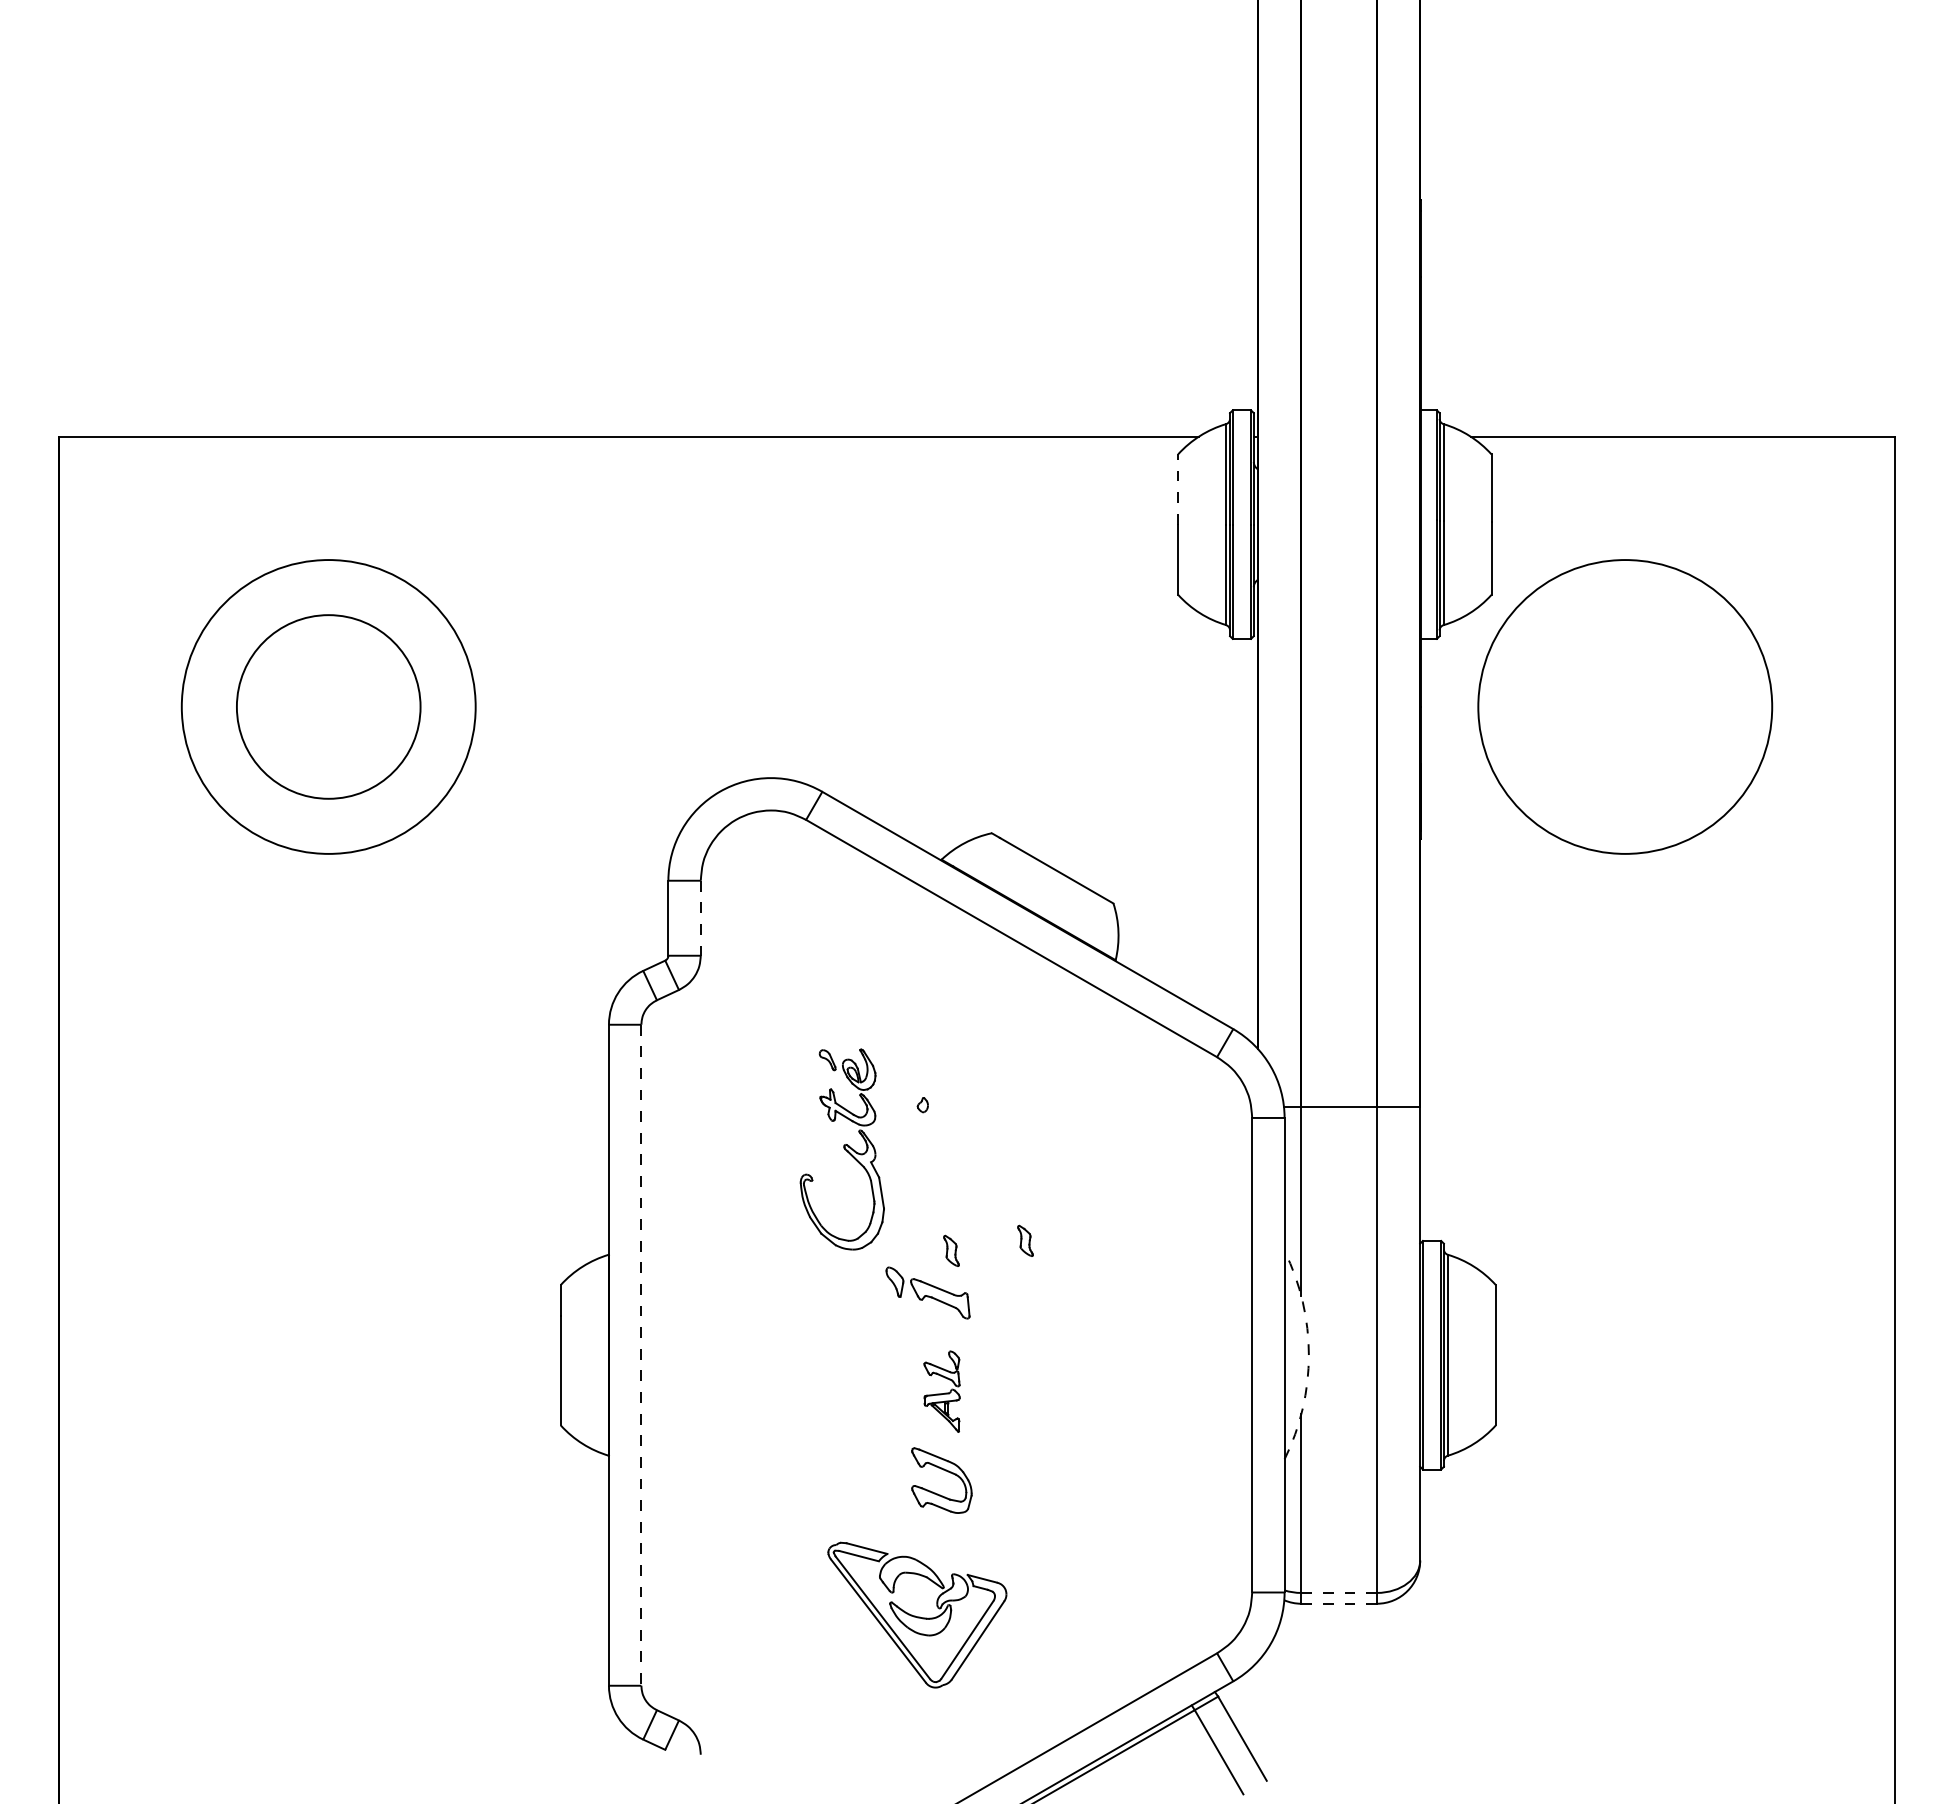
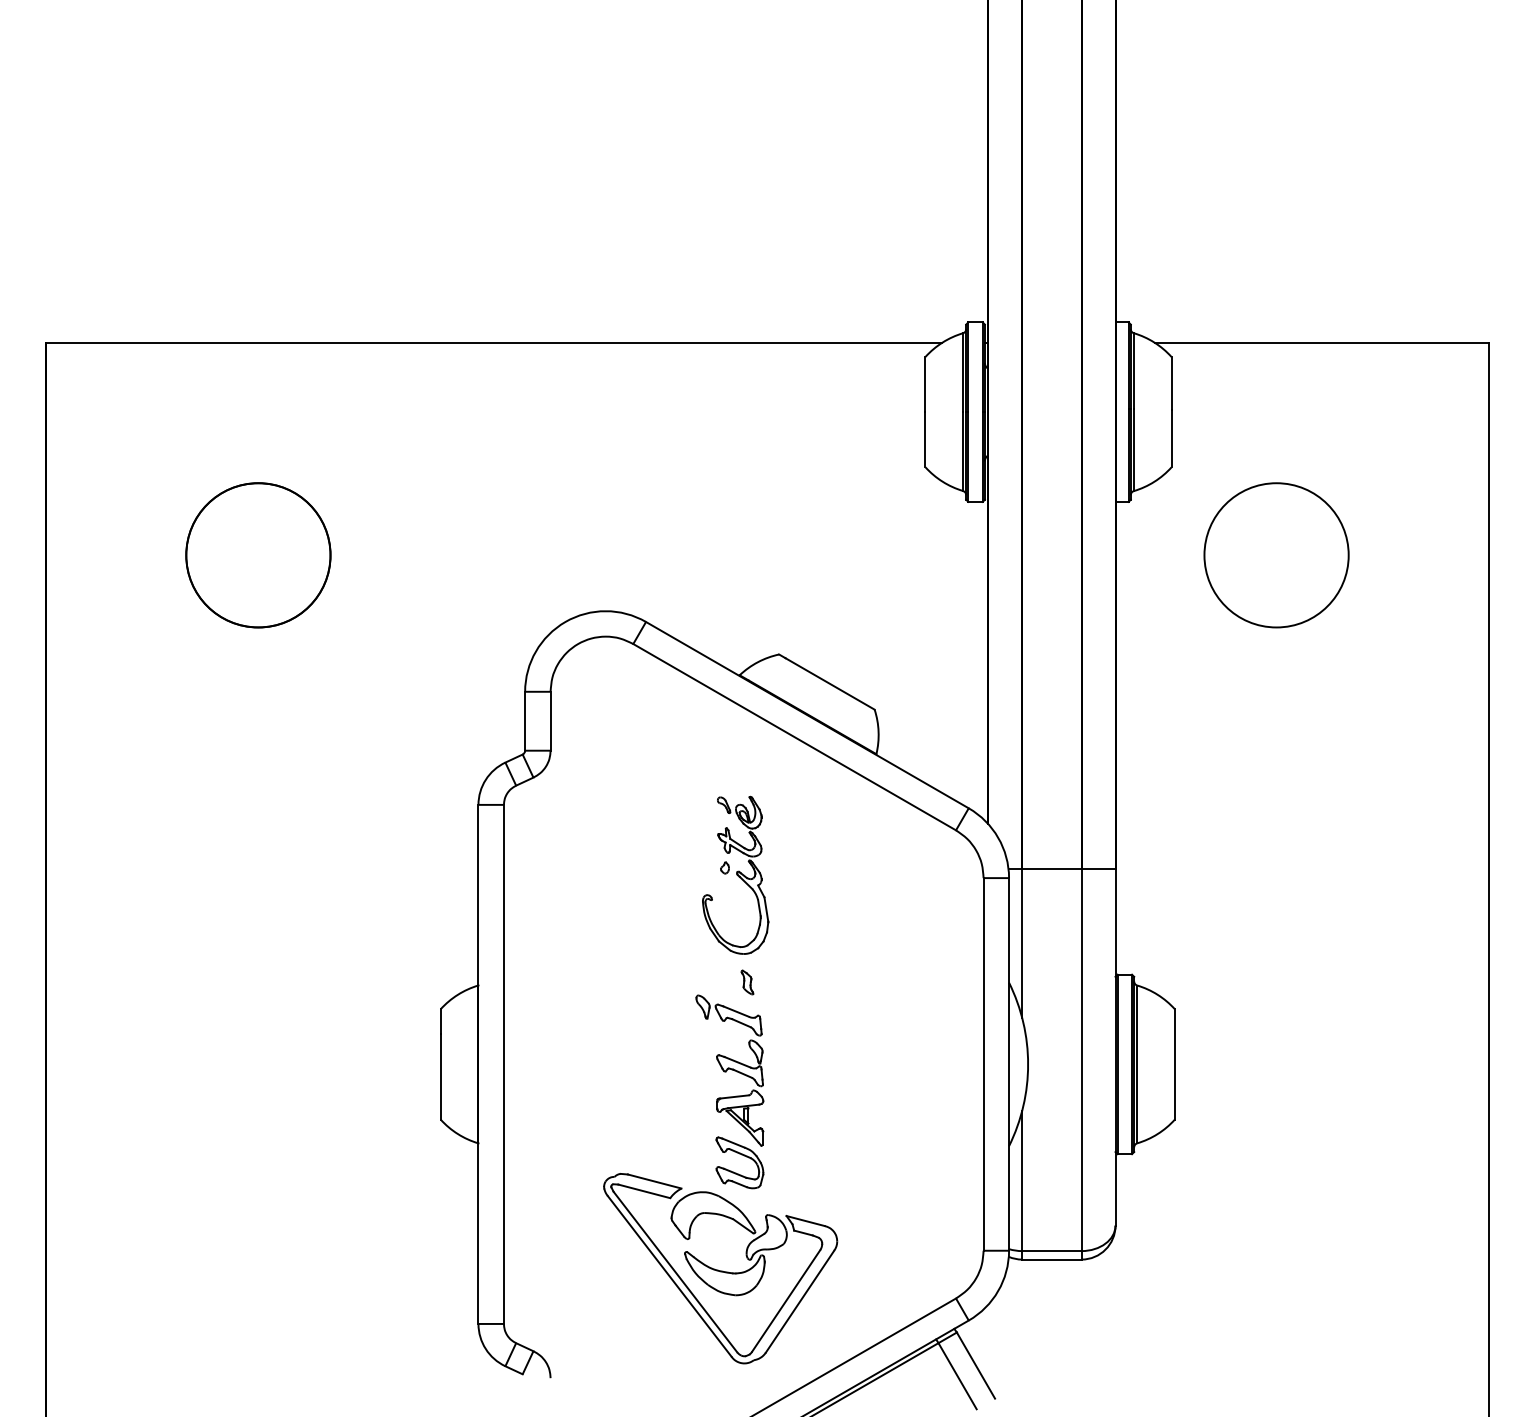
line: (1178, 488) -> (925, 383), dashed -> solid
circle: (328, 706) -> (258, 554), size x0.62
circle: (1625, 706) -> (1276, 554), size x0.62
line: (700, 918) -> (550, 721), dashed -> solid
part: (841, 1149) -> (734, 875), moved
part: (1025, 1240) -> (805, 974), removed
line: (641, 1355) -> (504, 1064), dashed -> solid
arc: (1308, 1355) -> (1027, 1064), dashed -> solid
part: (941, 1391) -> (739, 1092), size x1.67
line: (1339, 1592) -> (1052, 1250), dashed -> solid
line: (1339, 1603) -> (1052, 1259), dashed -> solid
part: (917, 1614) -> (720, 1268), size x1.67

